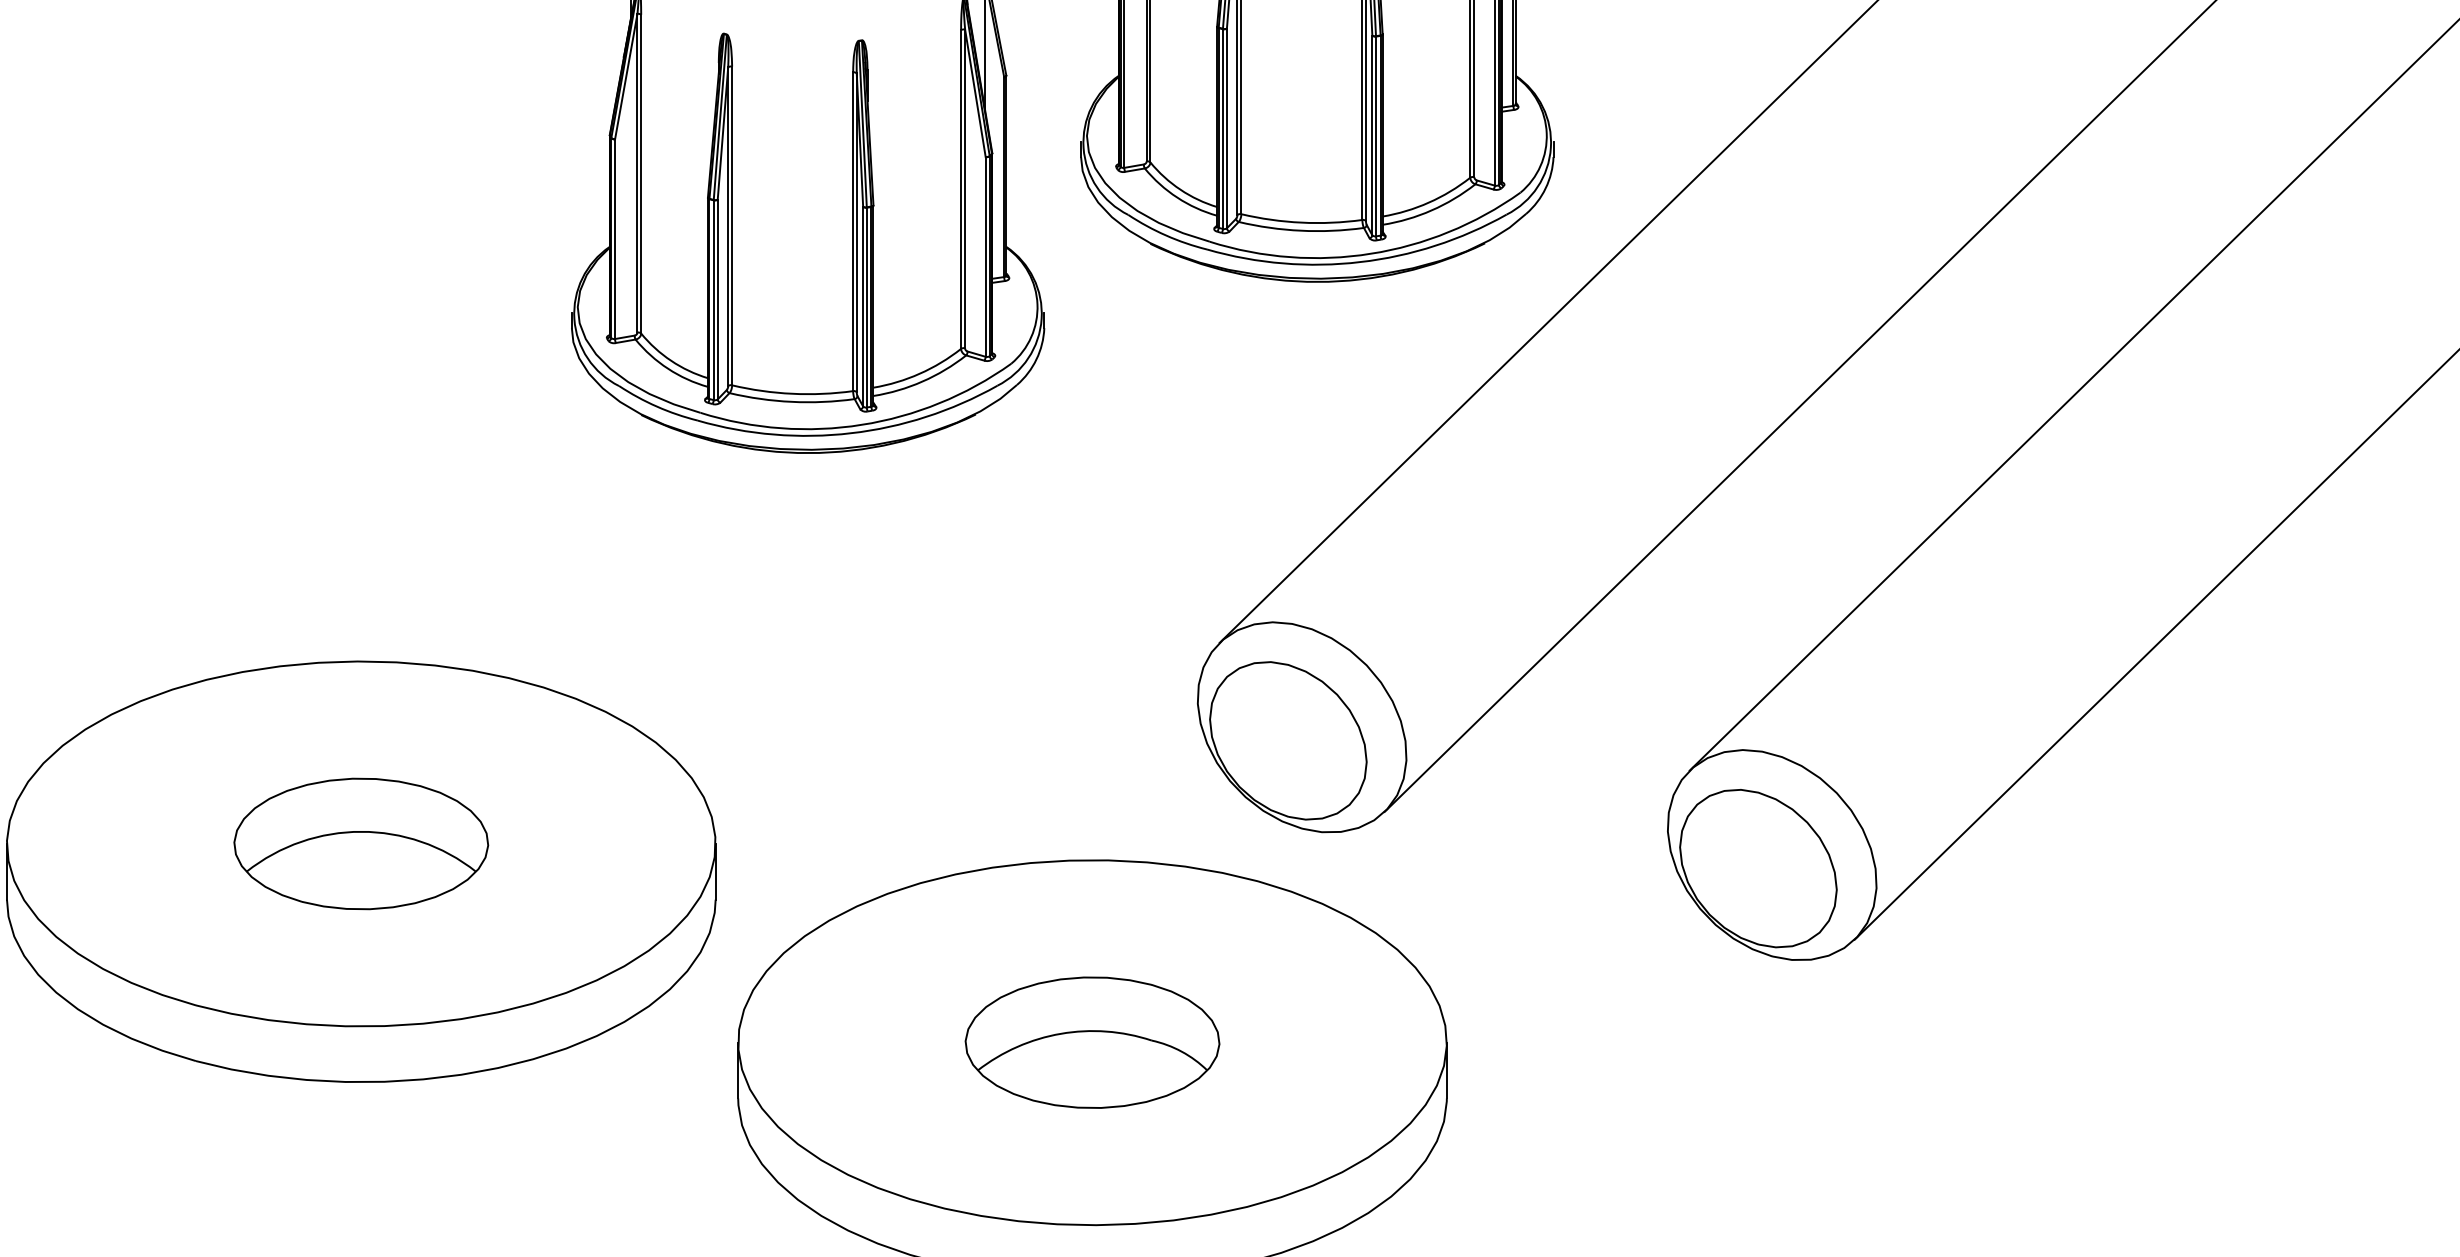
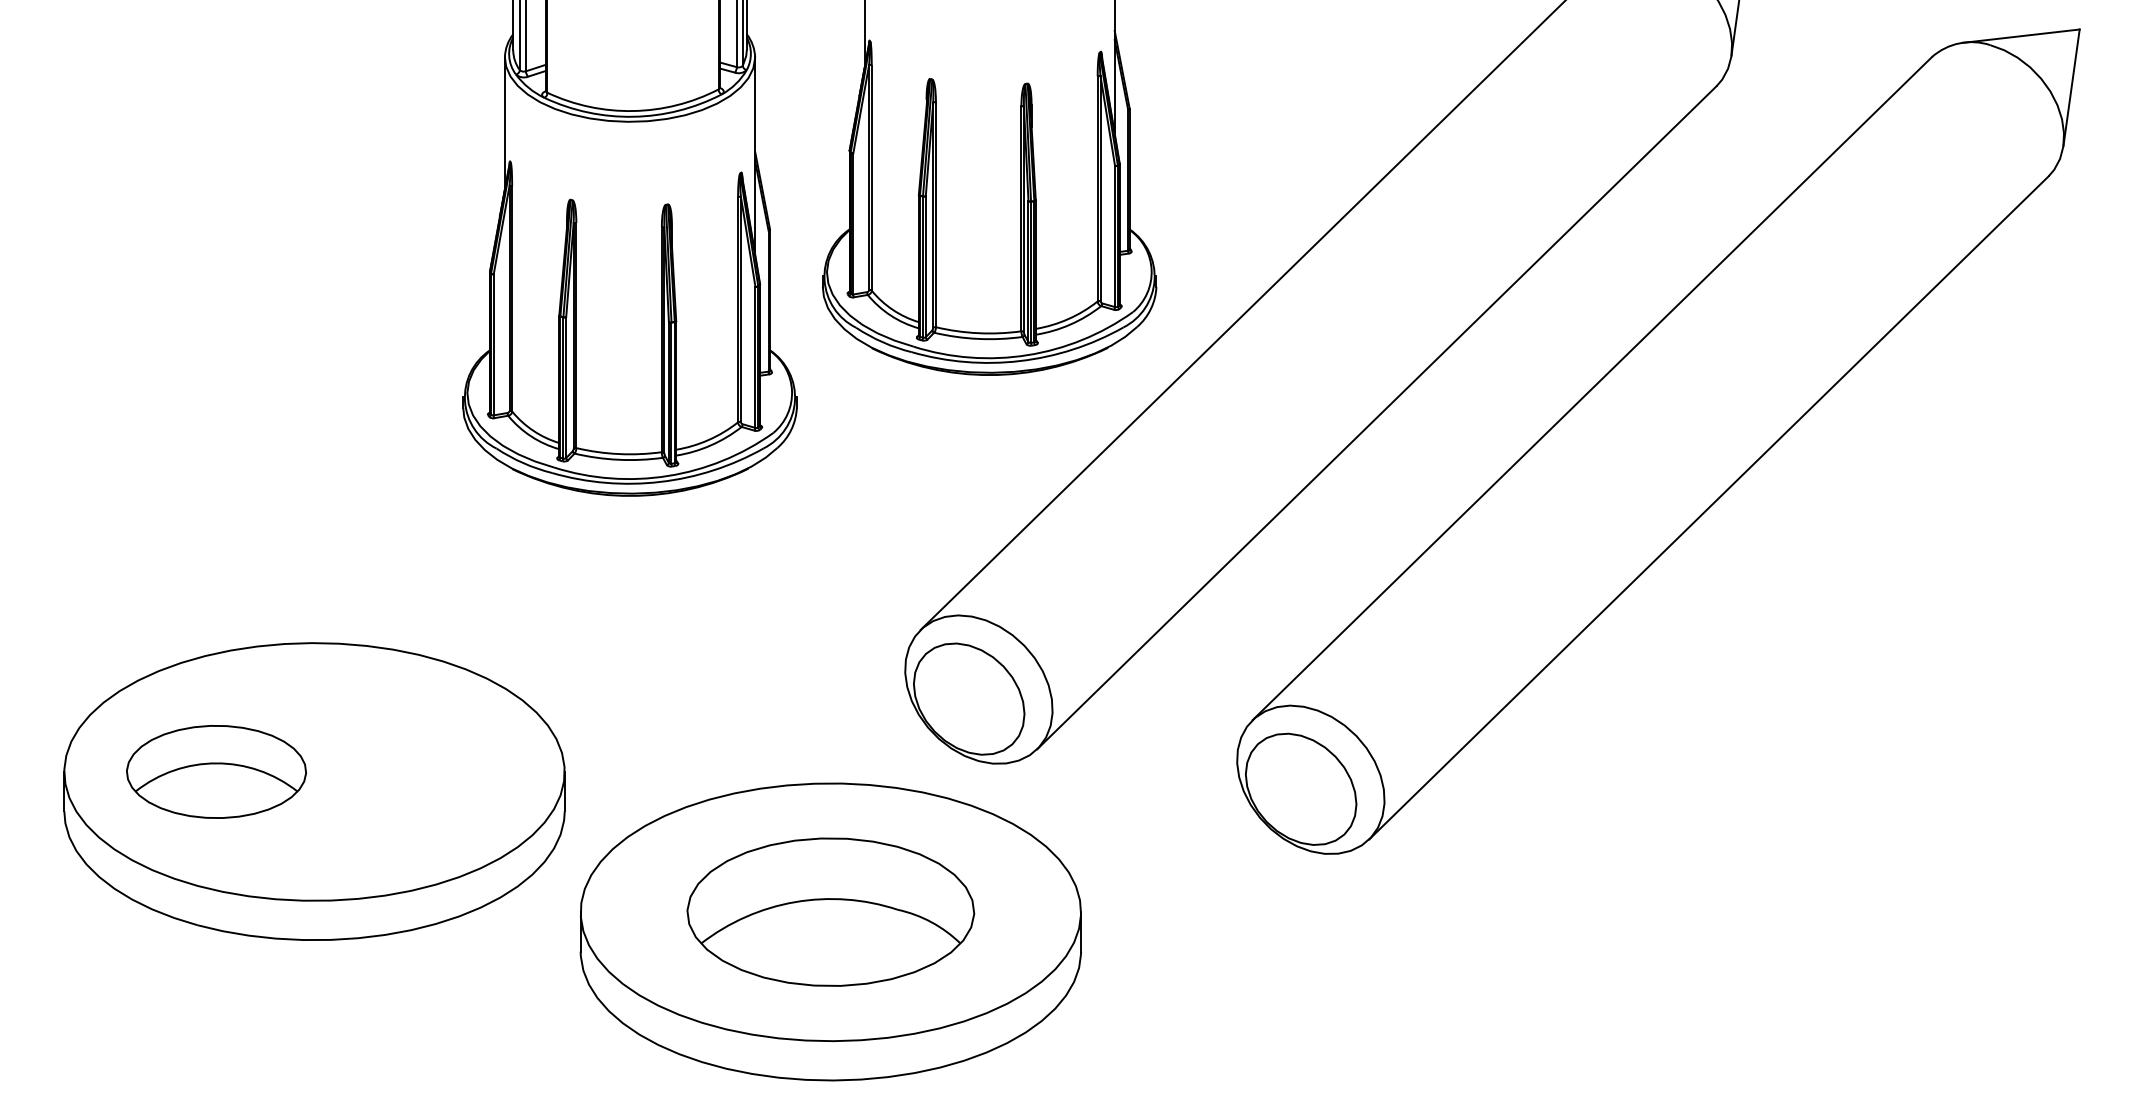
part: (361, 843) -> (216, 771), moved
part: (1091, 1042) -> (830, 912), size x1.6

